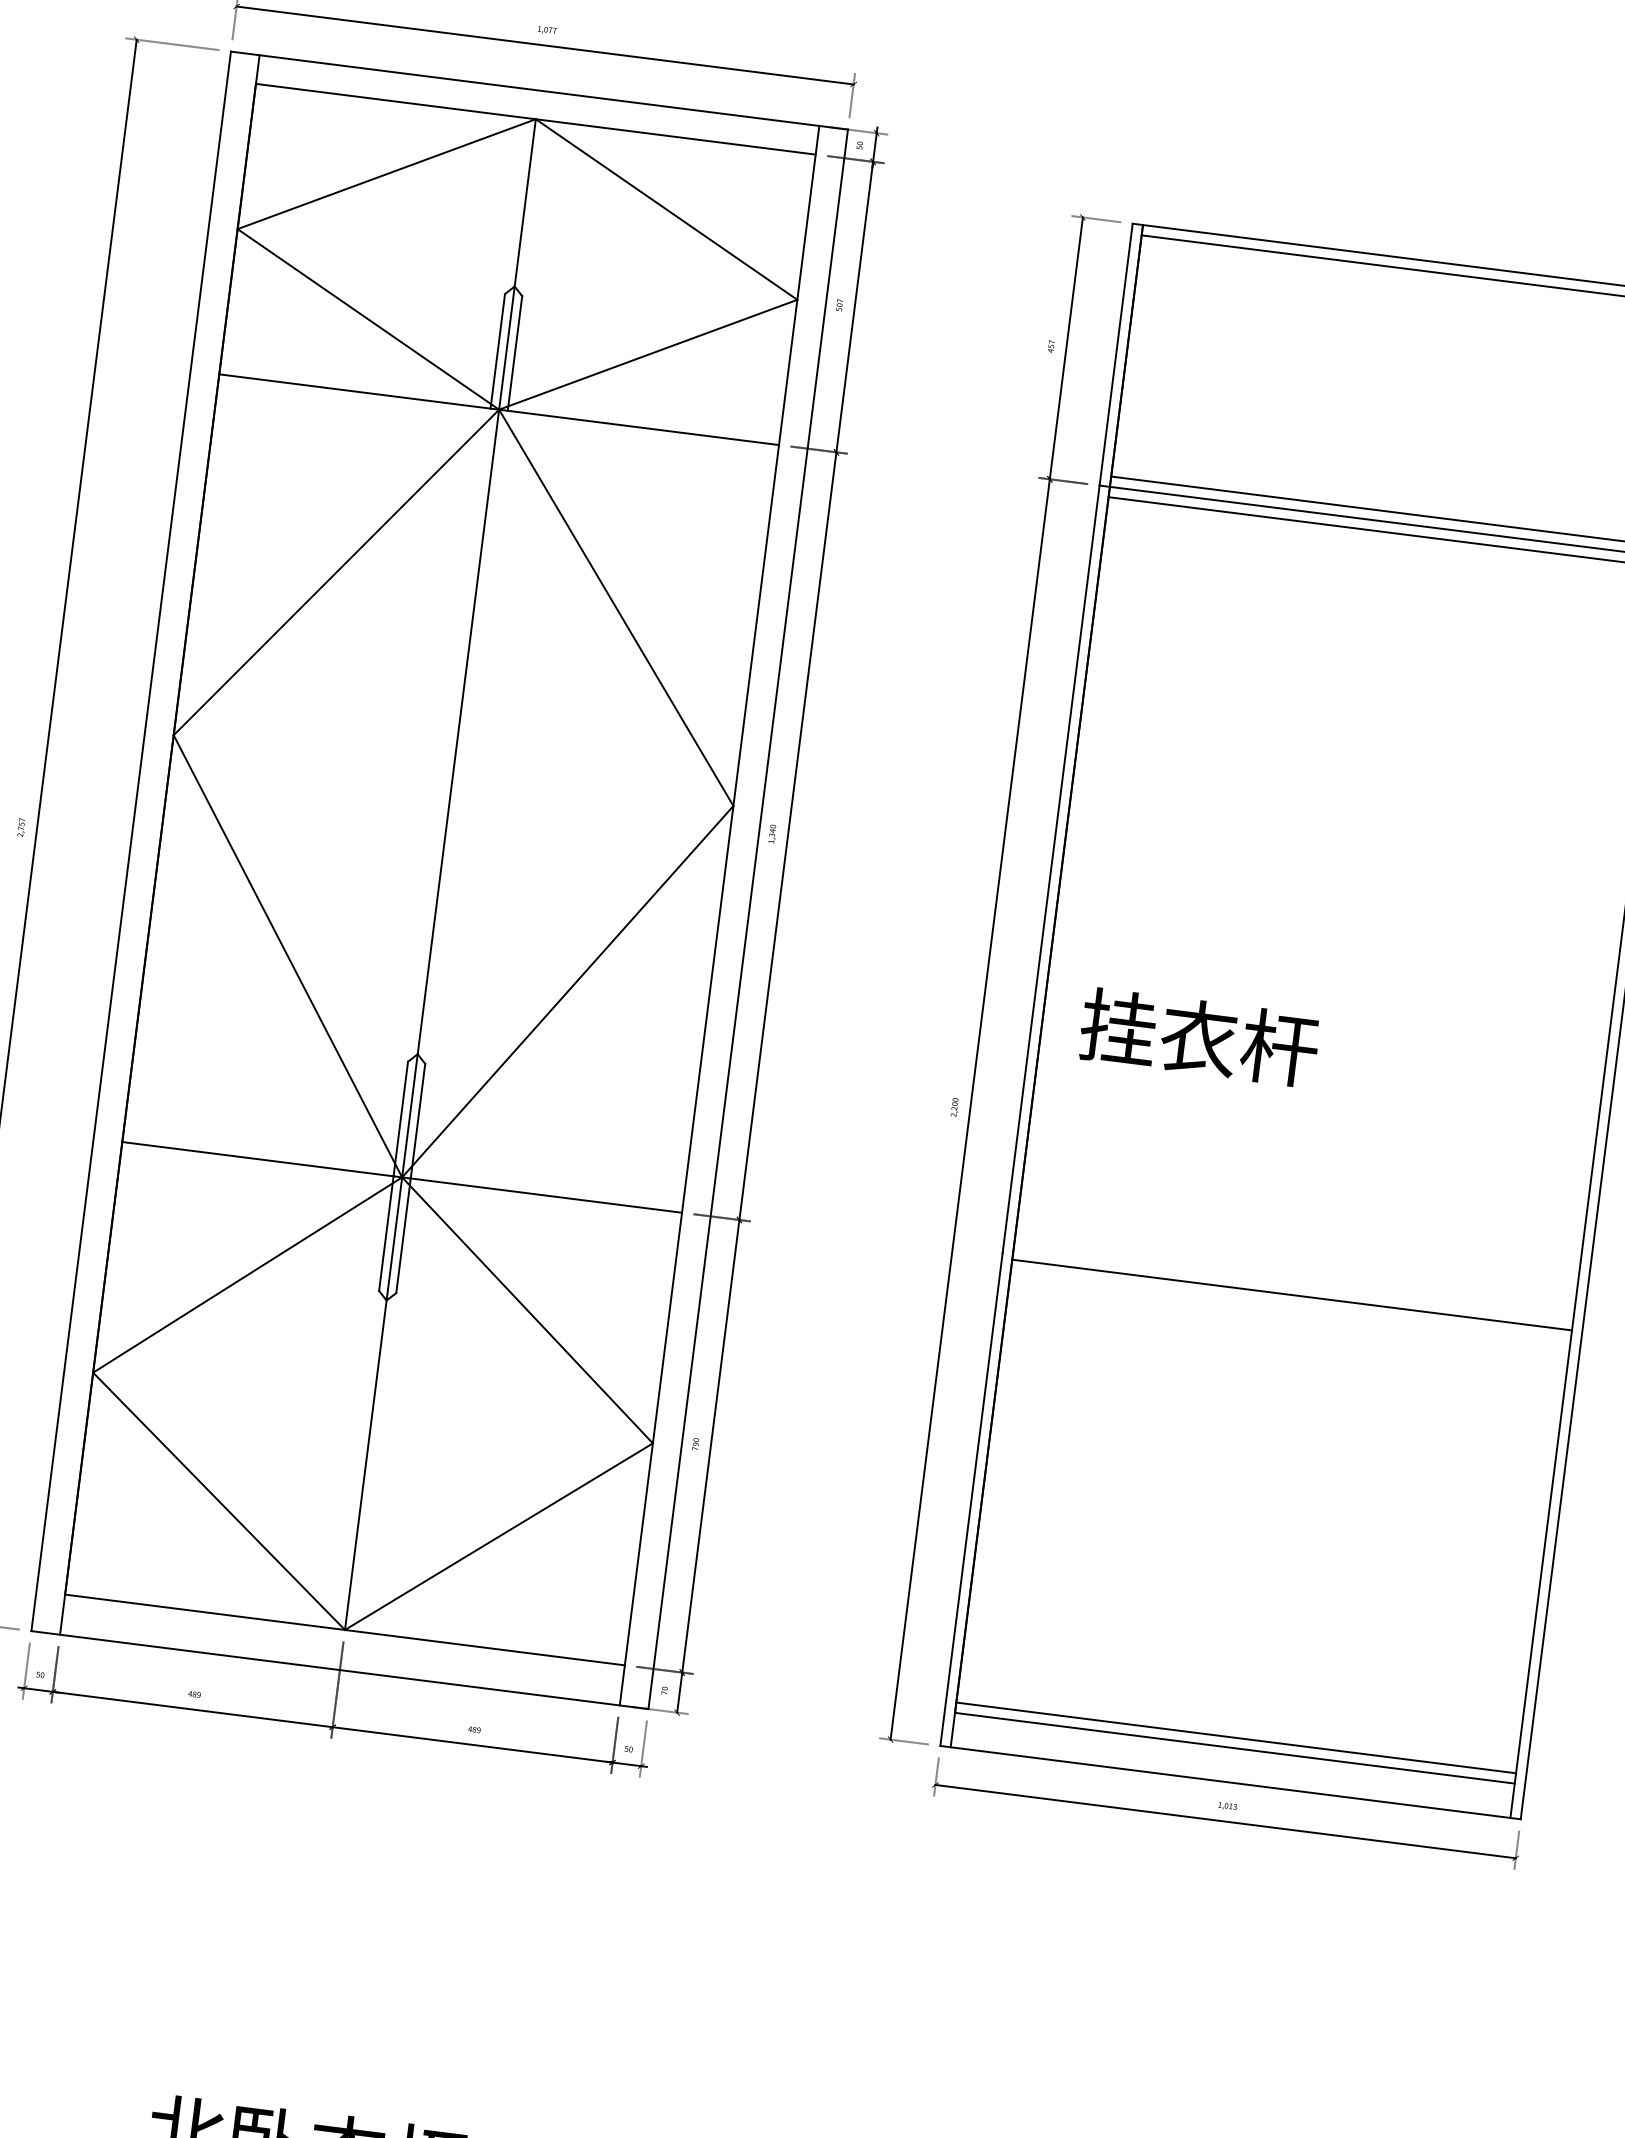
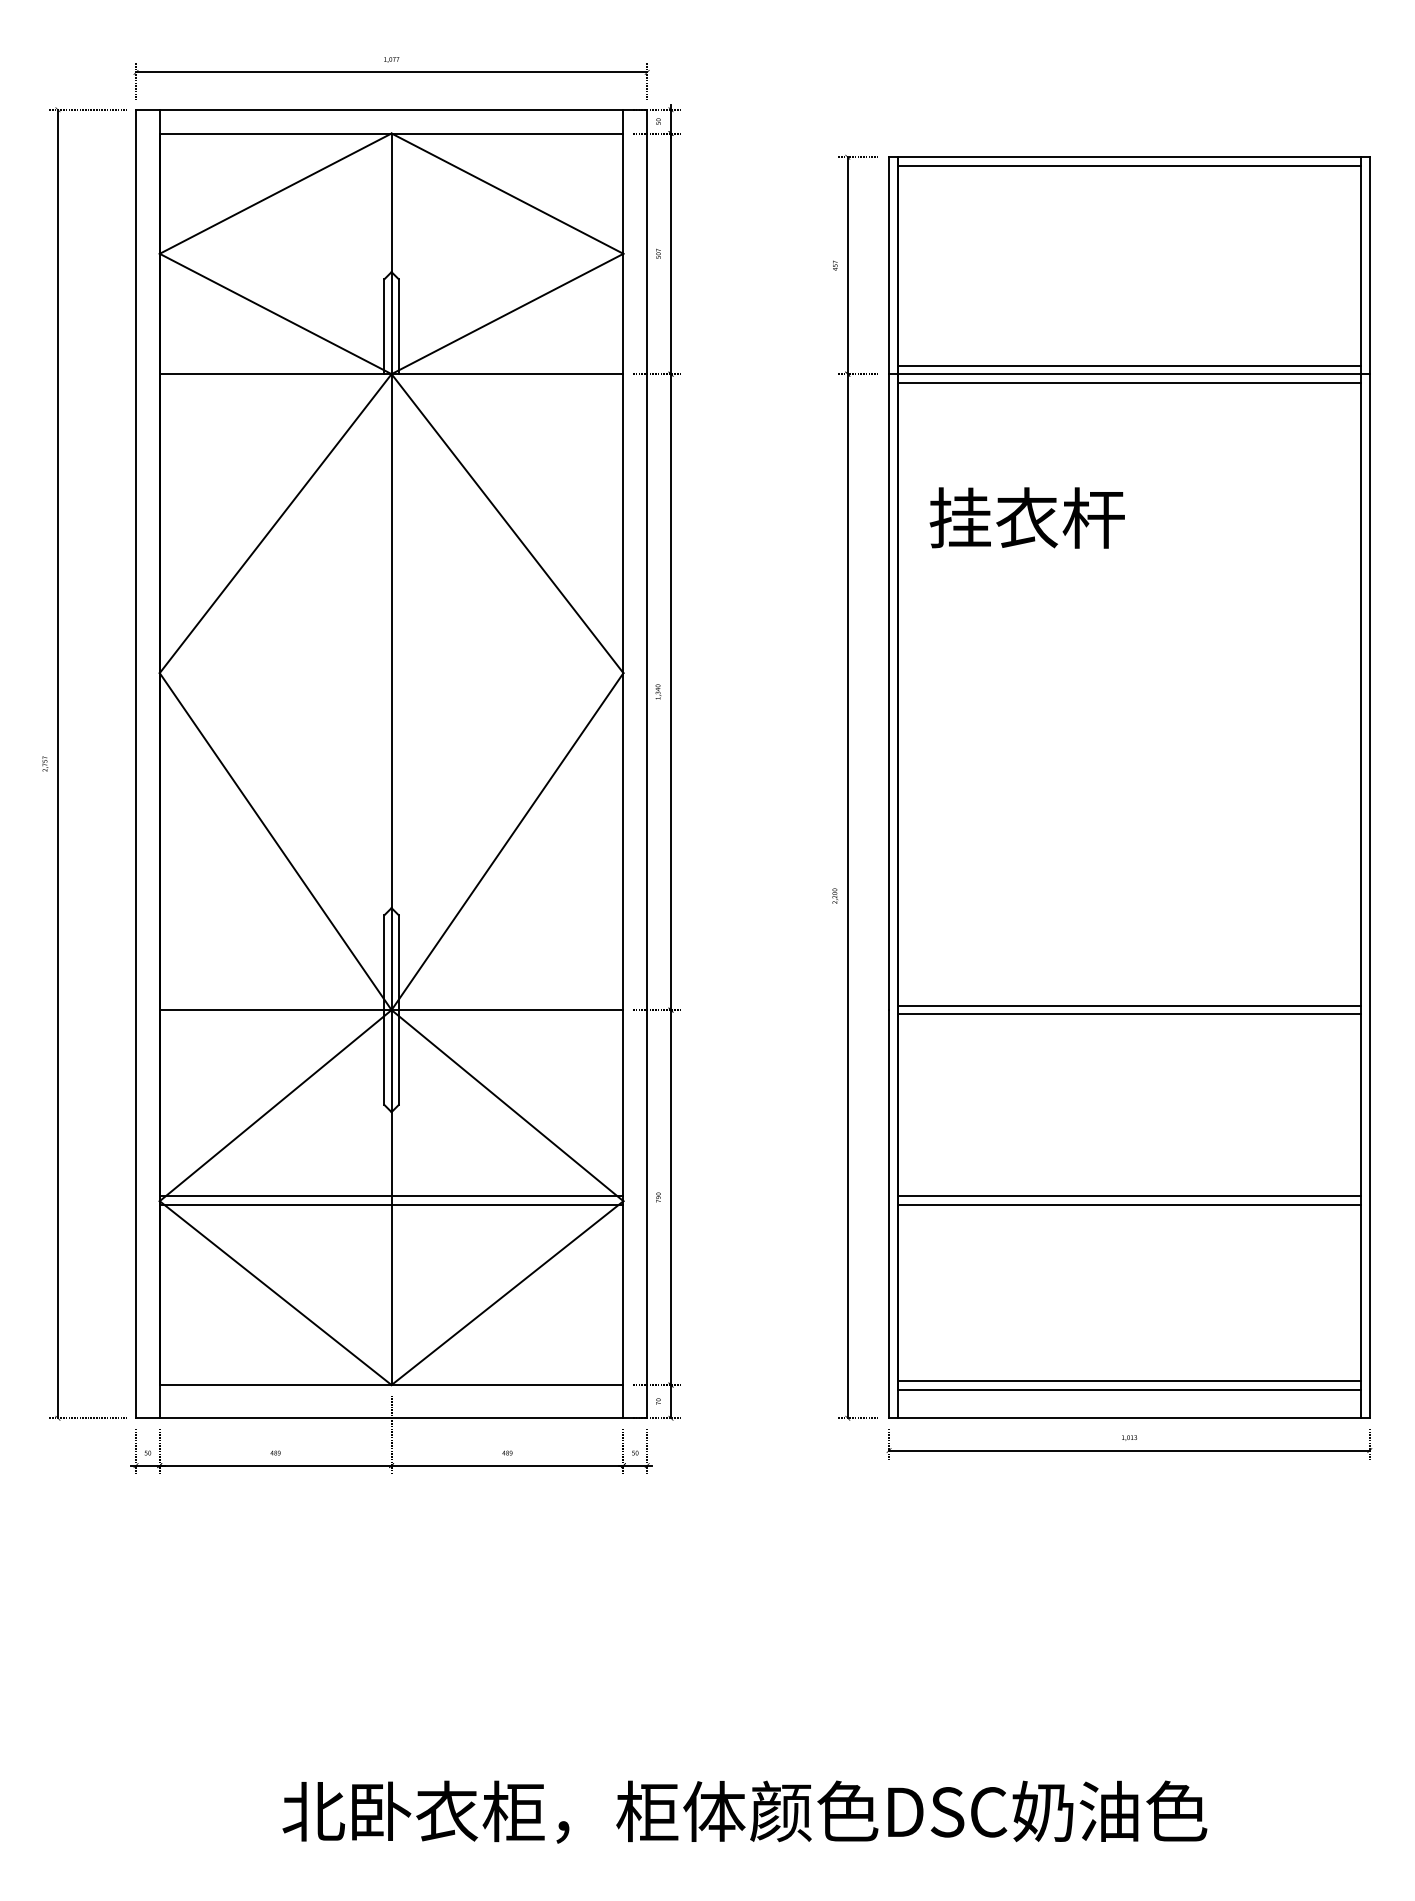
text: (1198, 1036) -> (1026, 517), moved
line: (1293, 1284) -> (1129, 1005), added
line: (373, 1401) -> (391, 1195), added
line: (372, 1412) -> (391, 1204), added
line: (1264, 1513) -> (1129, 1195), added
line: (1263, 1524) -> (1129, 1204), added

